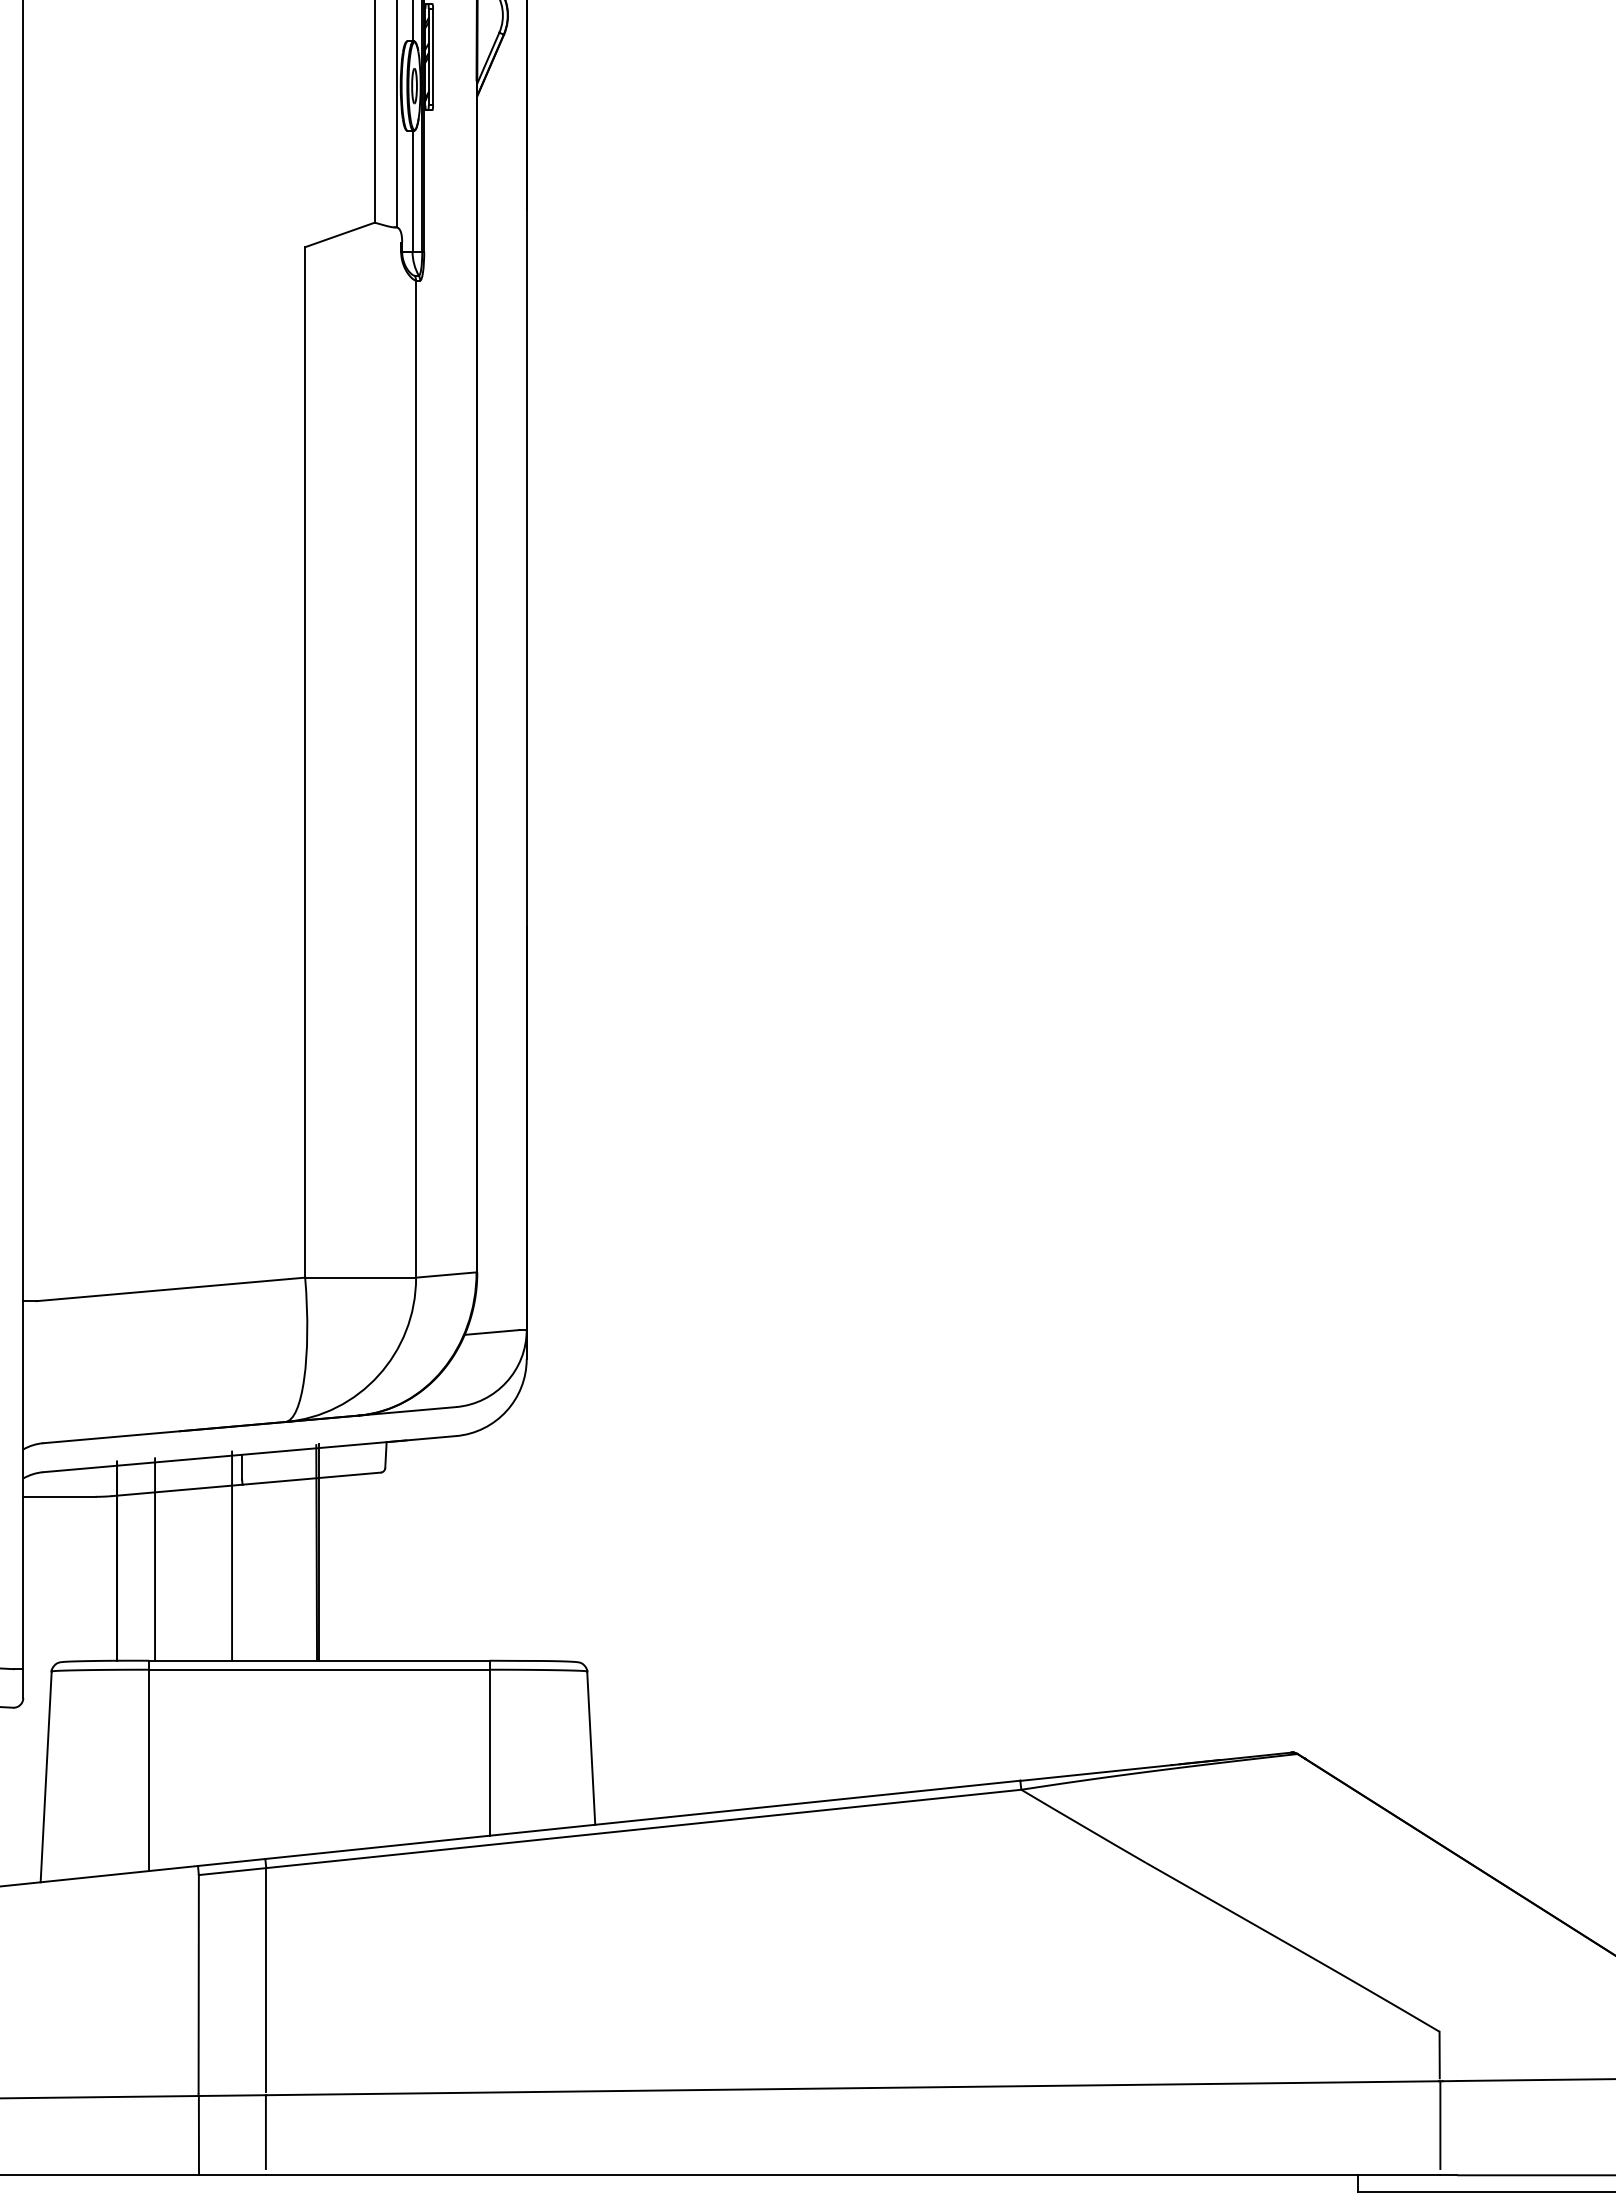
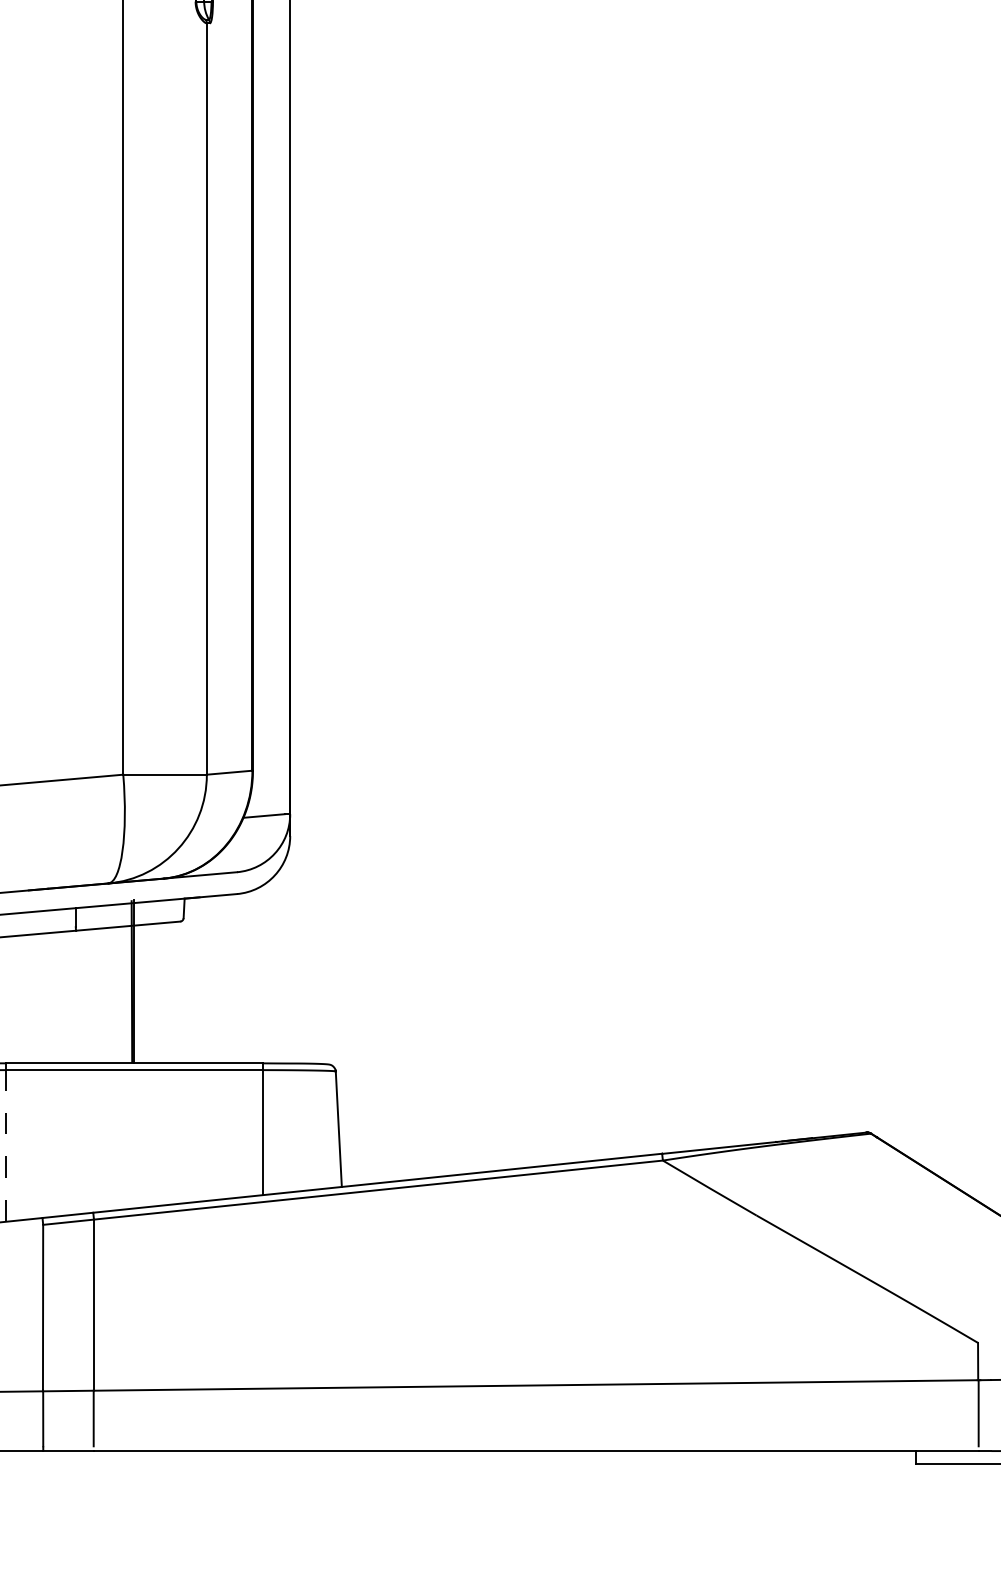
line: (232, 1555) -> (68, 984), removed
line: (155, 1559) -> (10, 987), removed
line: (148, 1770) -> (5, 1146), solid -> dashed

